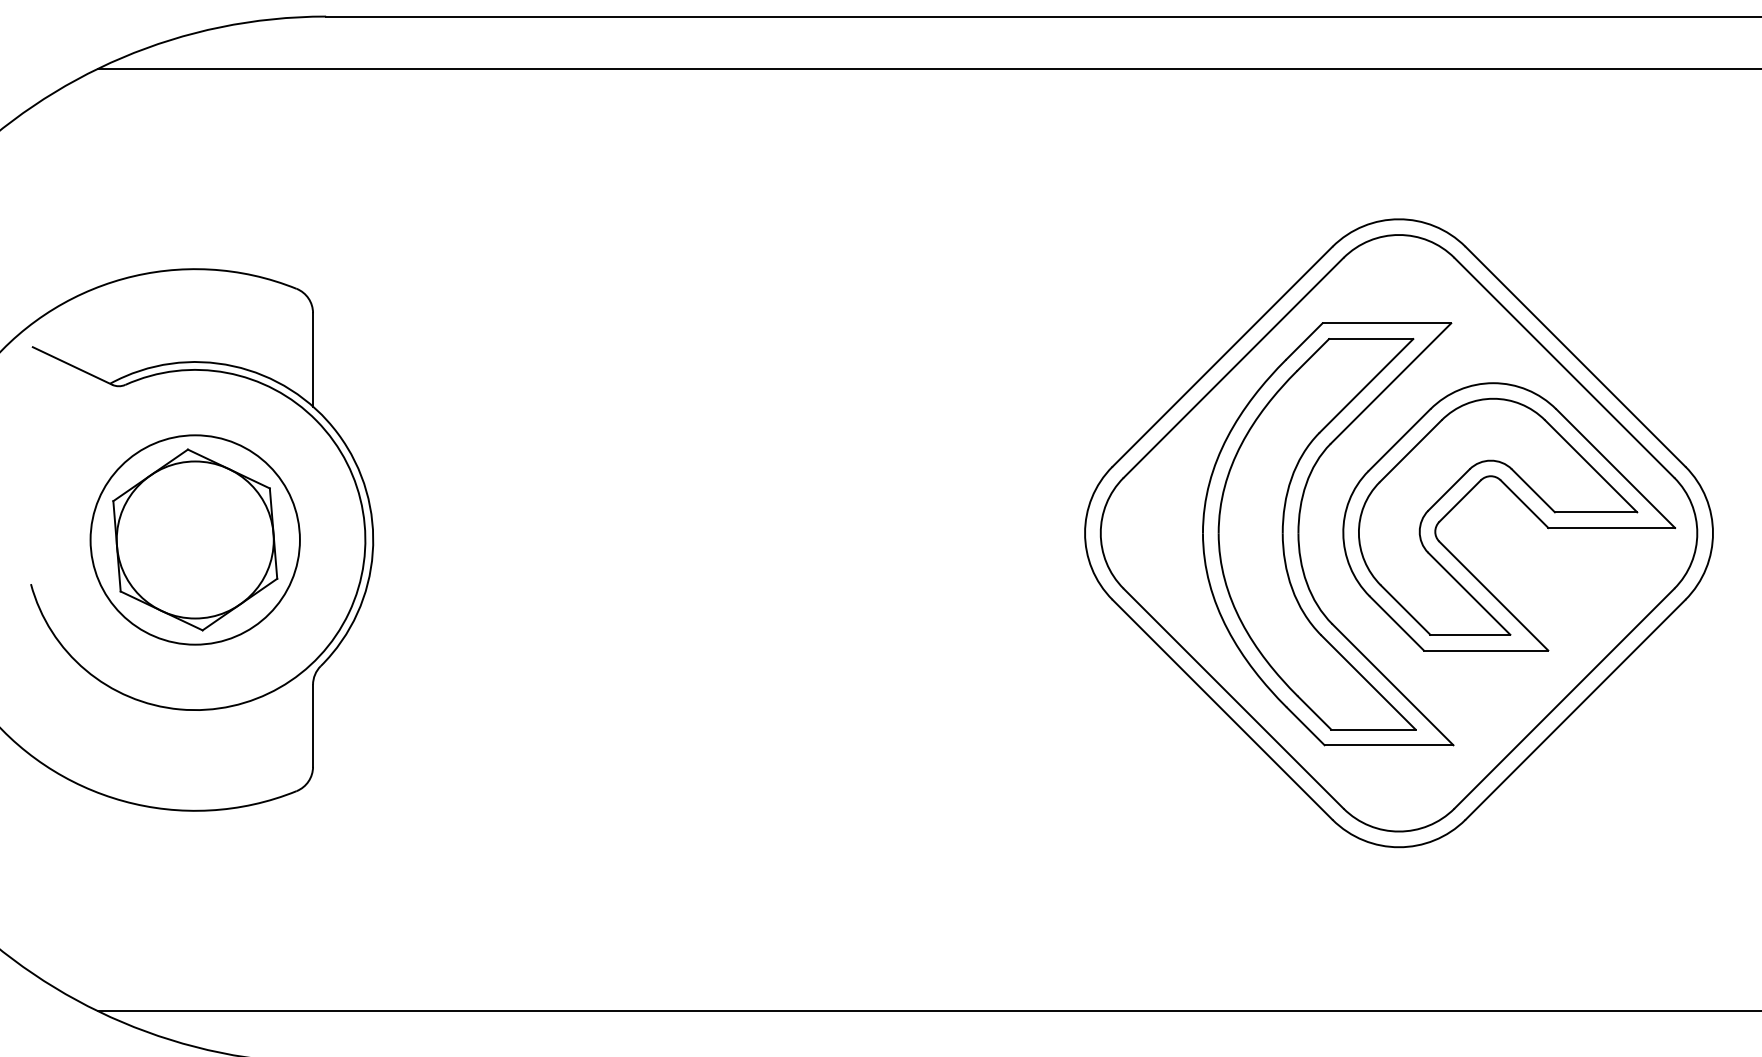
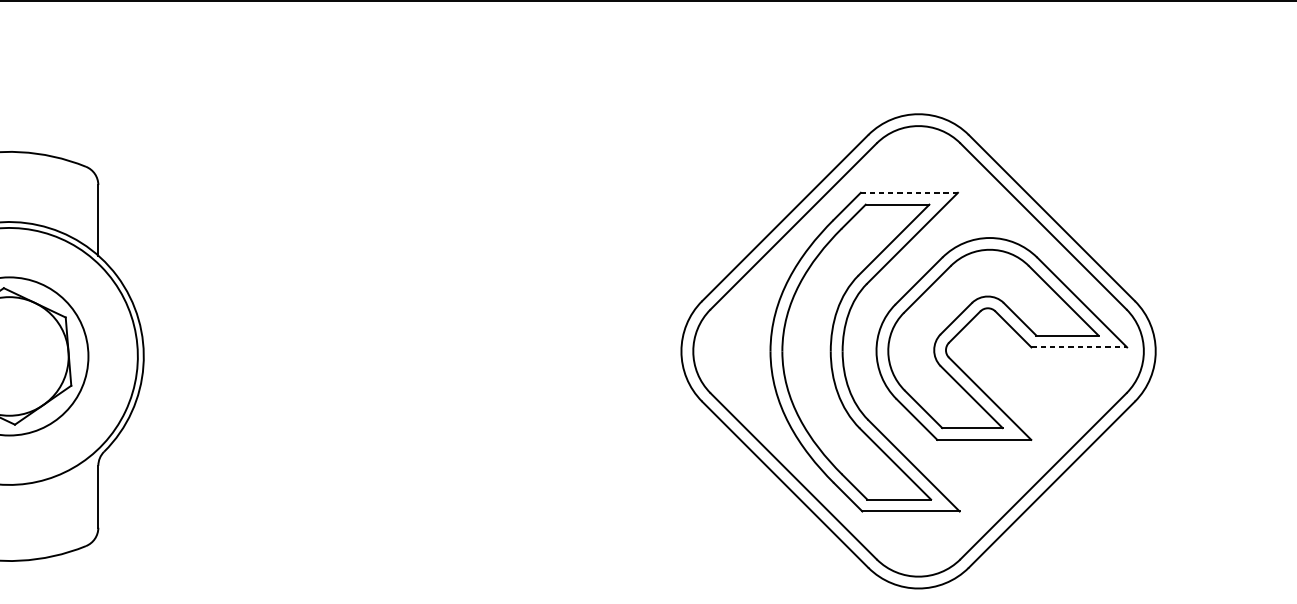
line: (1386, 323) -> (909, 192), solid -> dashed
line: (1612, 528) -> (1079, 347), solid -> dashed

